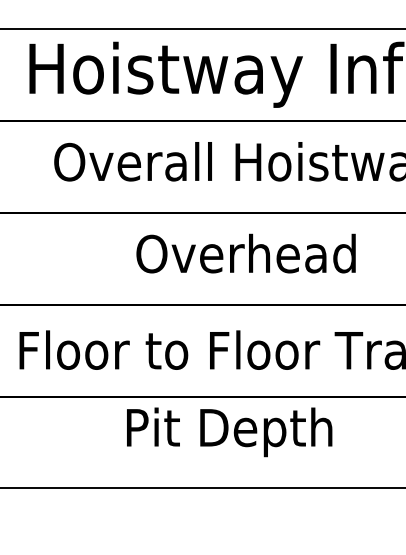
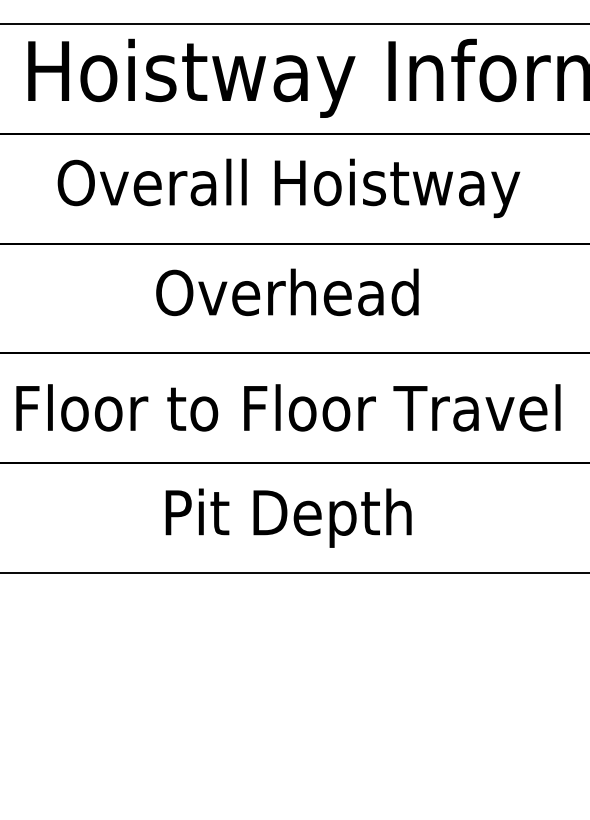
text: (229, 431) -> (288, 517), moved

